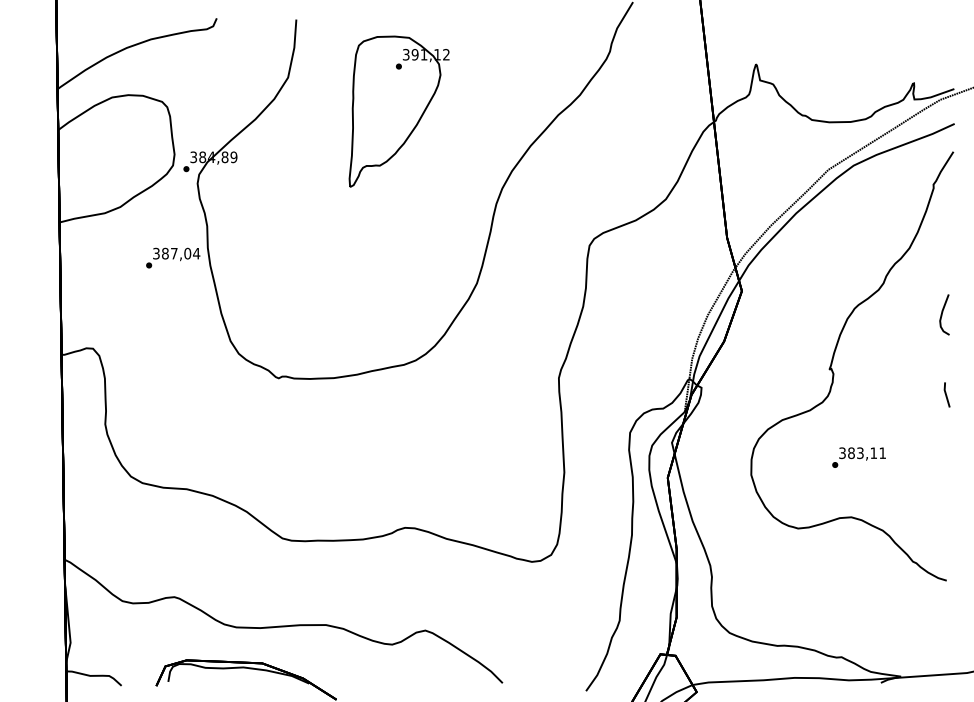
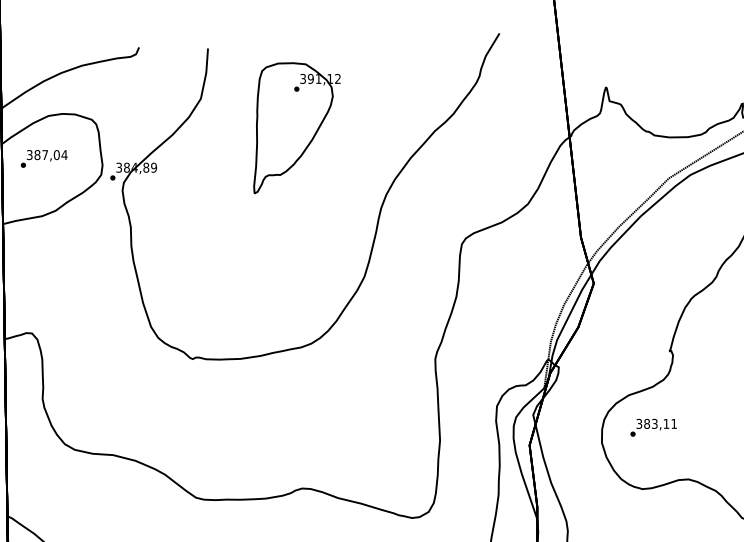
text: (173, 257) -> (44, 158), moved
text: (858, 457) -> (653, 427), moved

